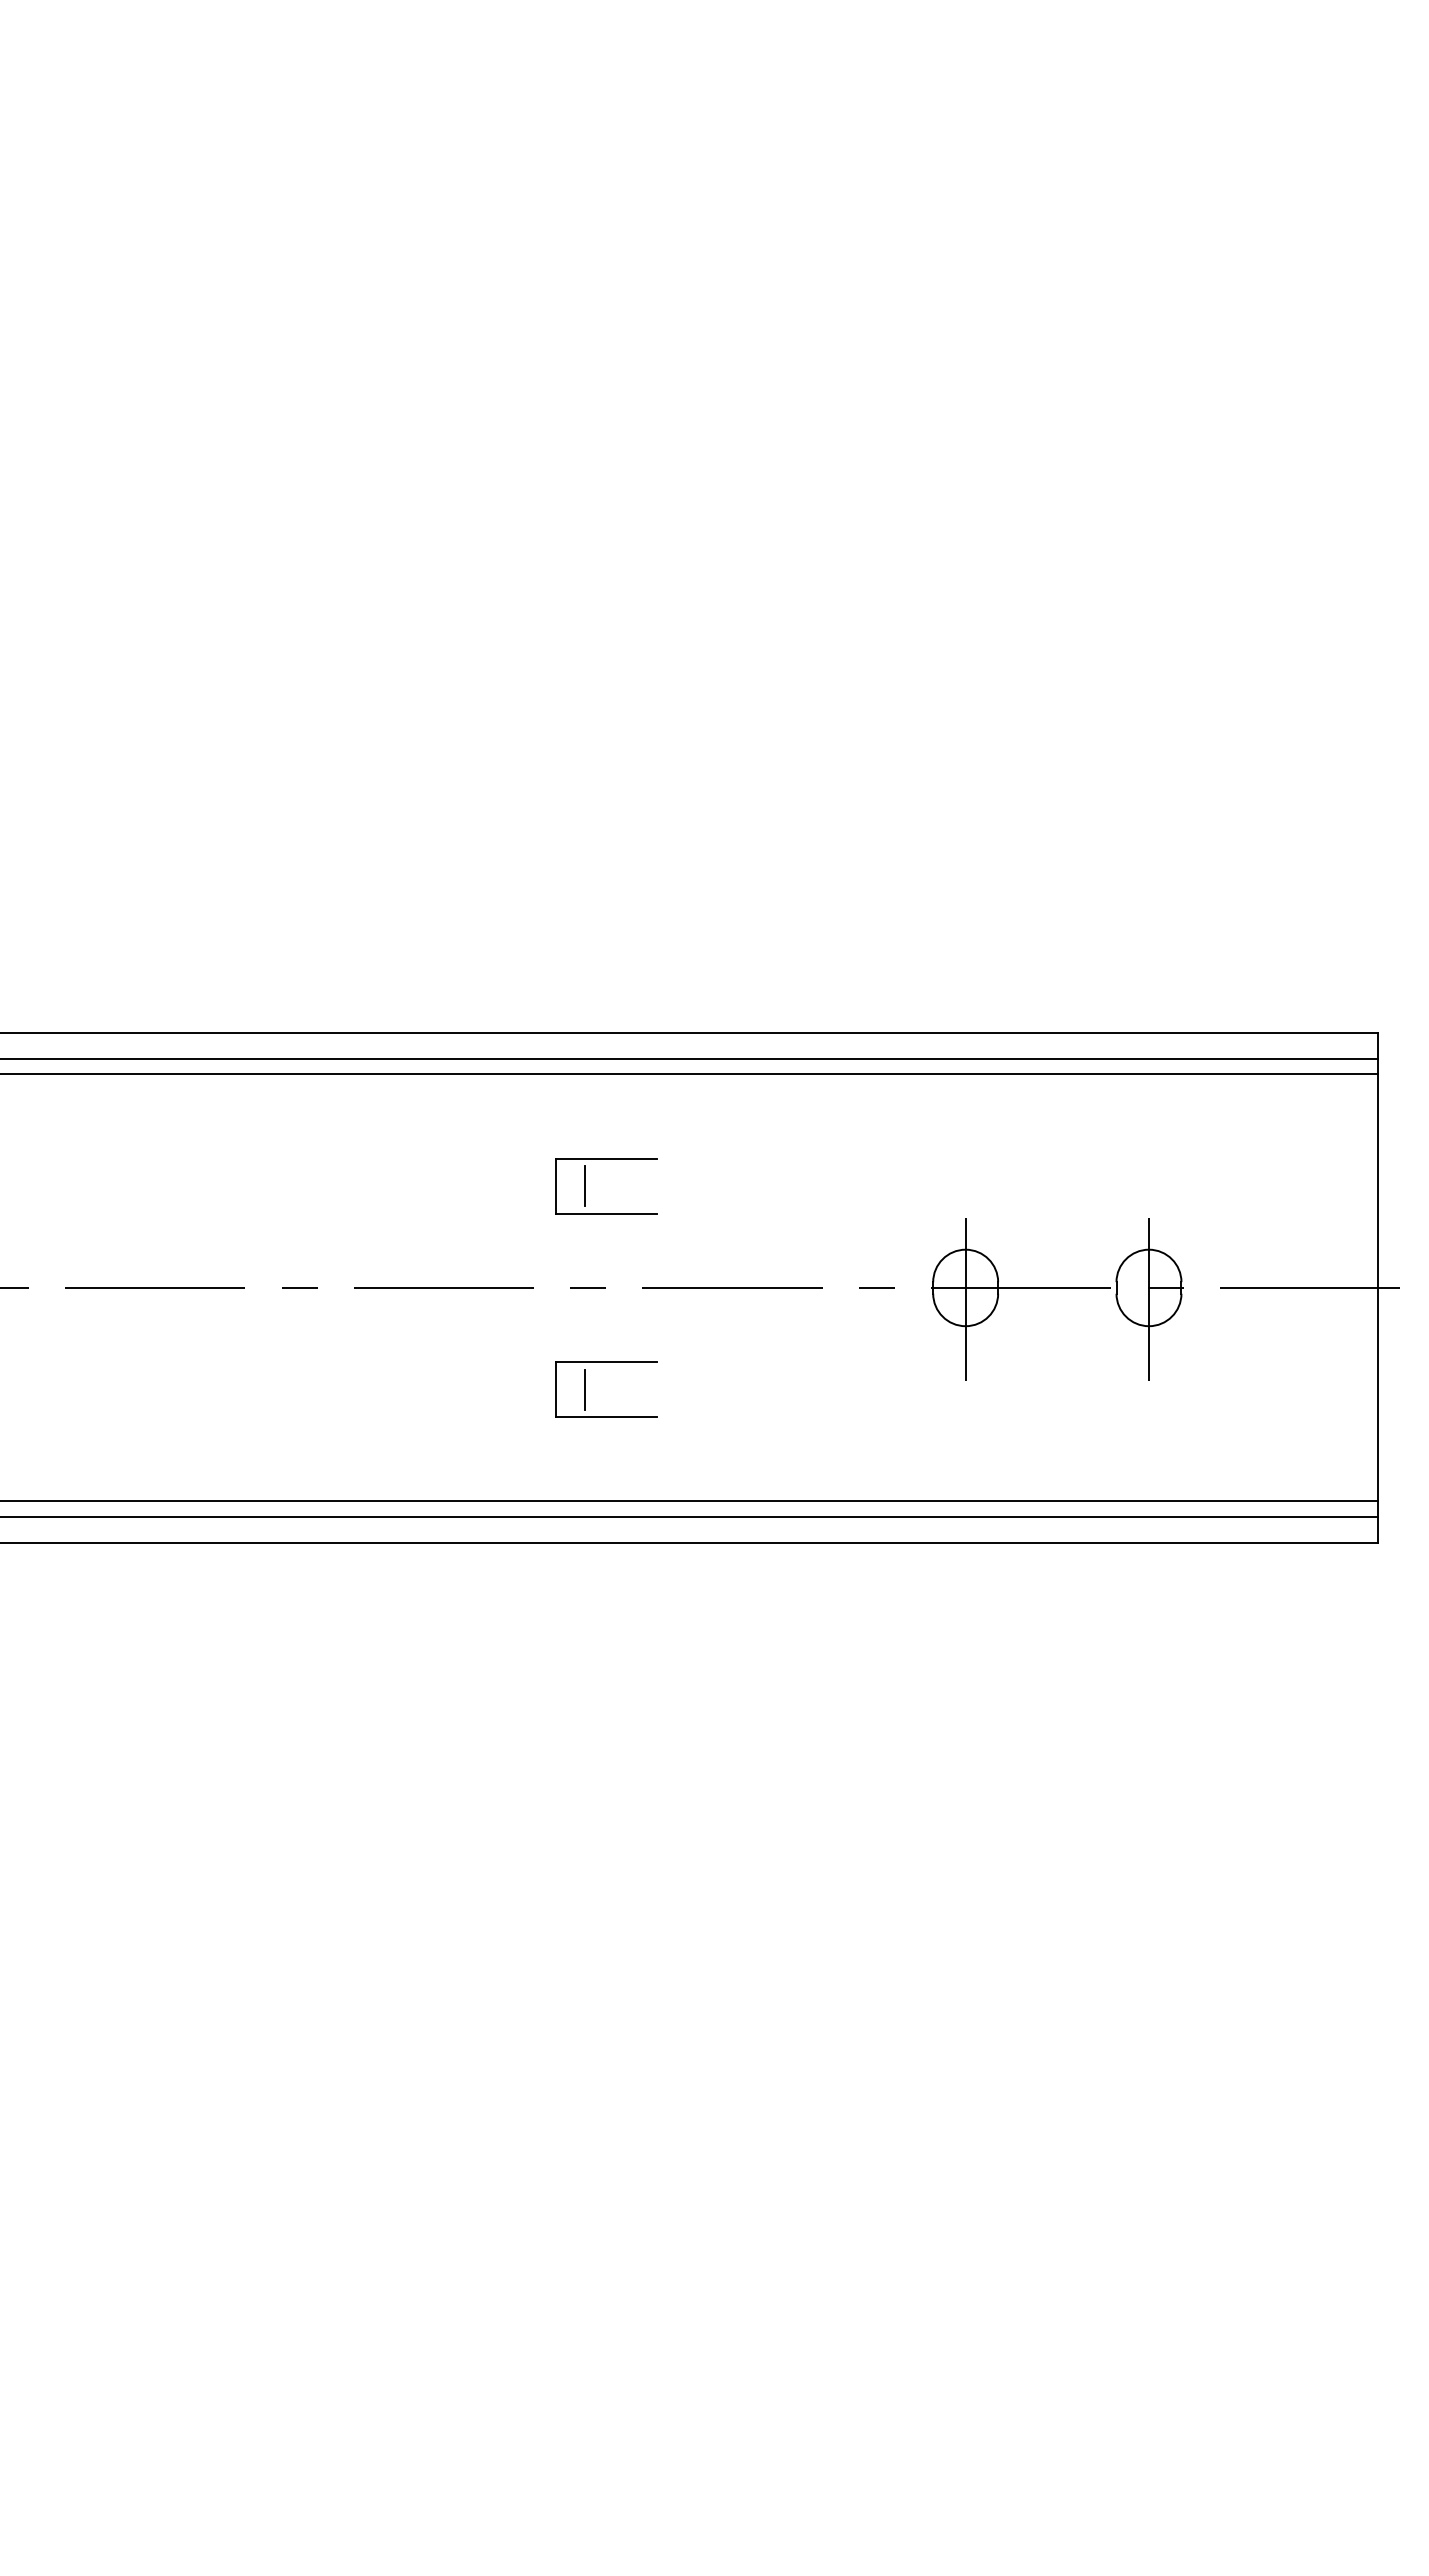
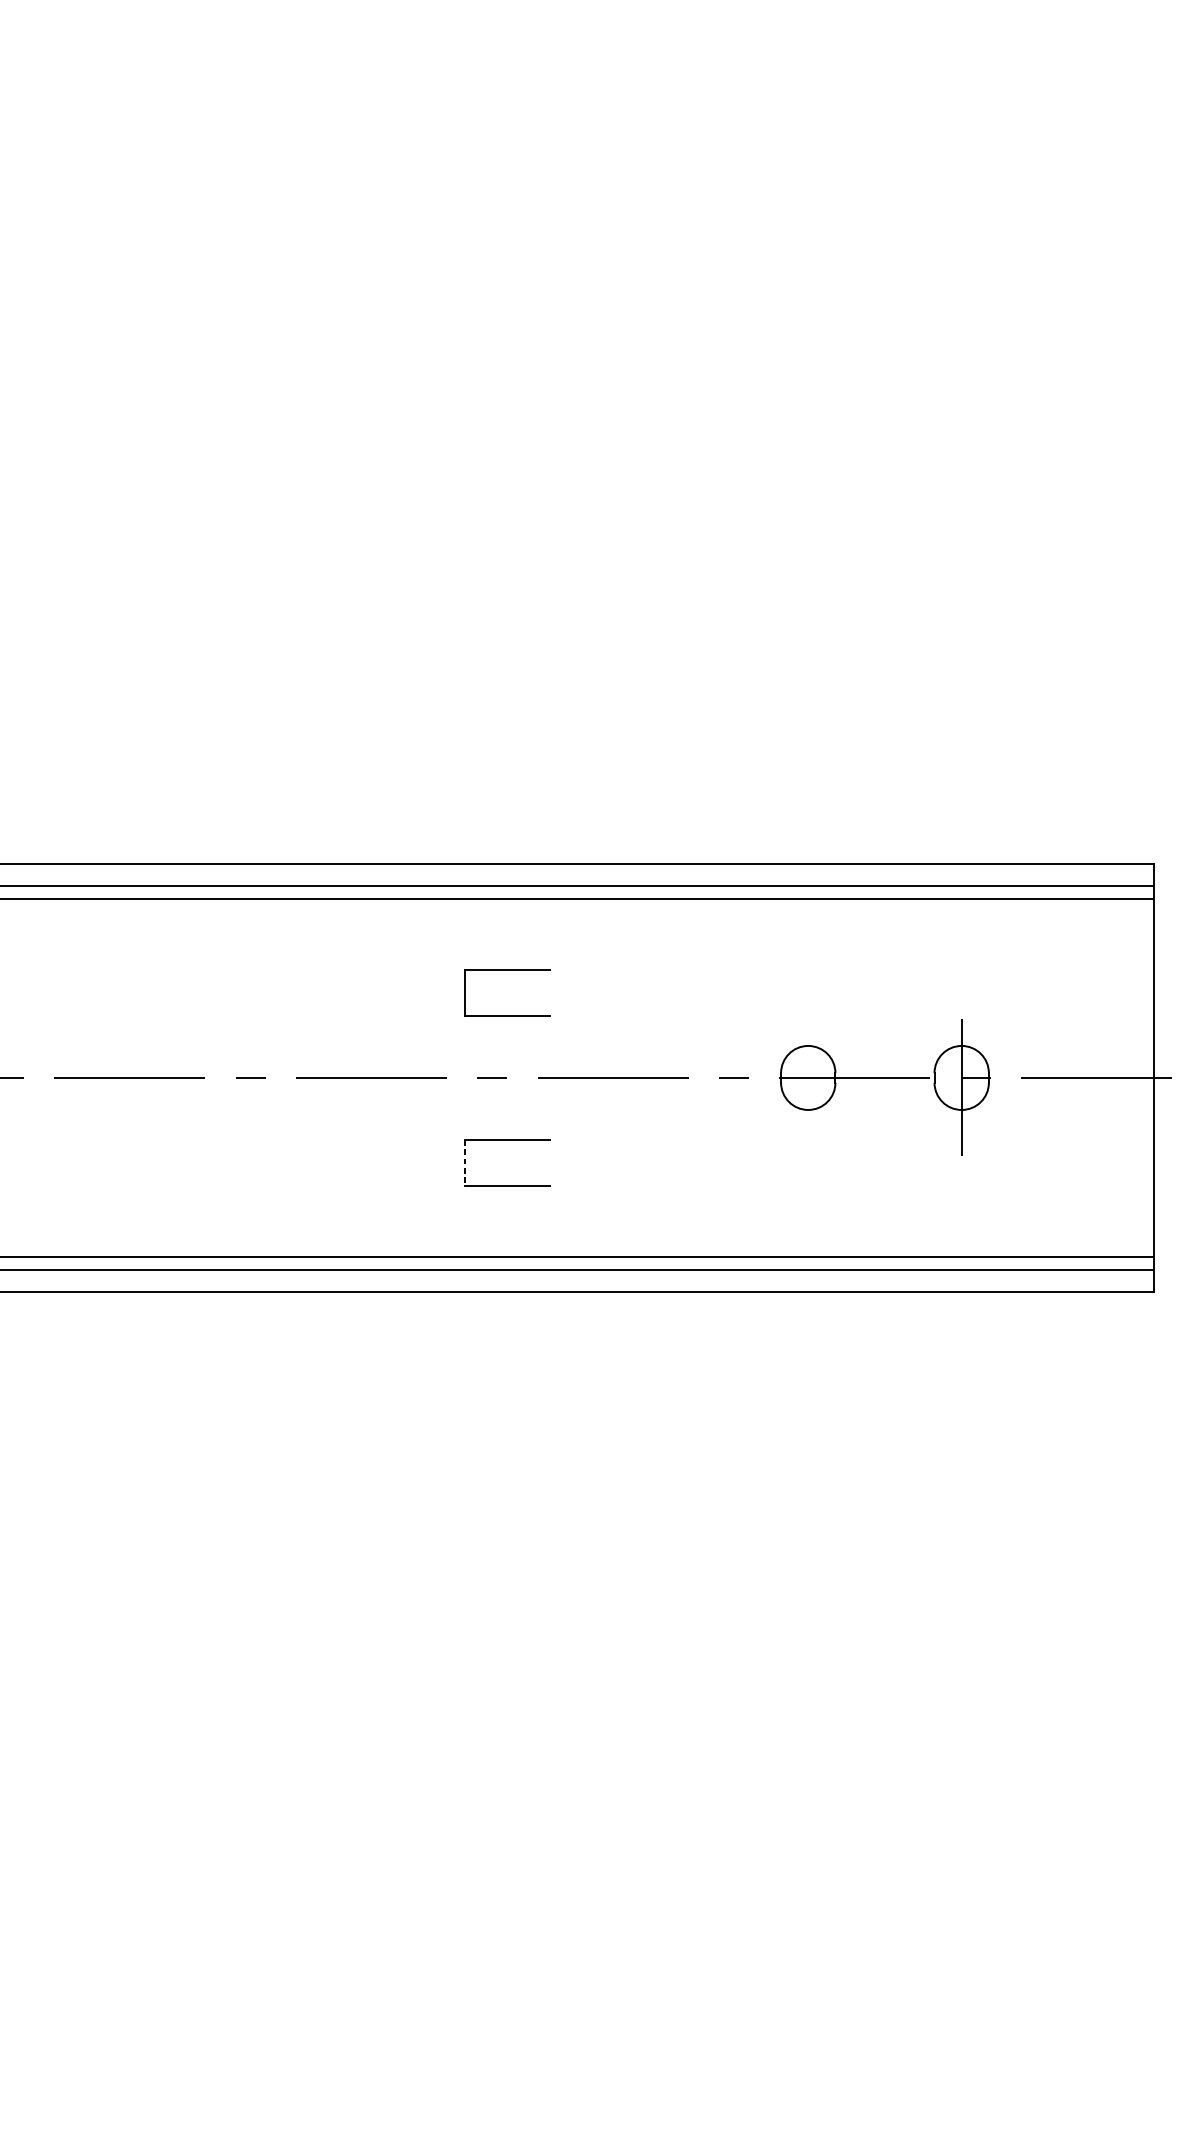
line: (584, 1185) -> (489, 992), removed
line: (965, 1299) -> (808, 1087), removed
line: (584, 1389) -> (489, 1162), removed
line: (555, 1390) -> (464, 1163), solid -> dashed

